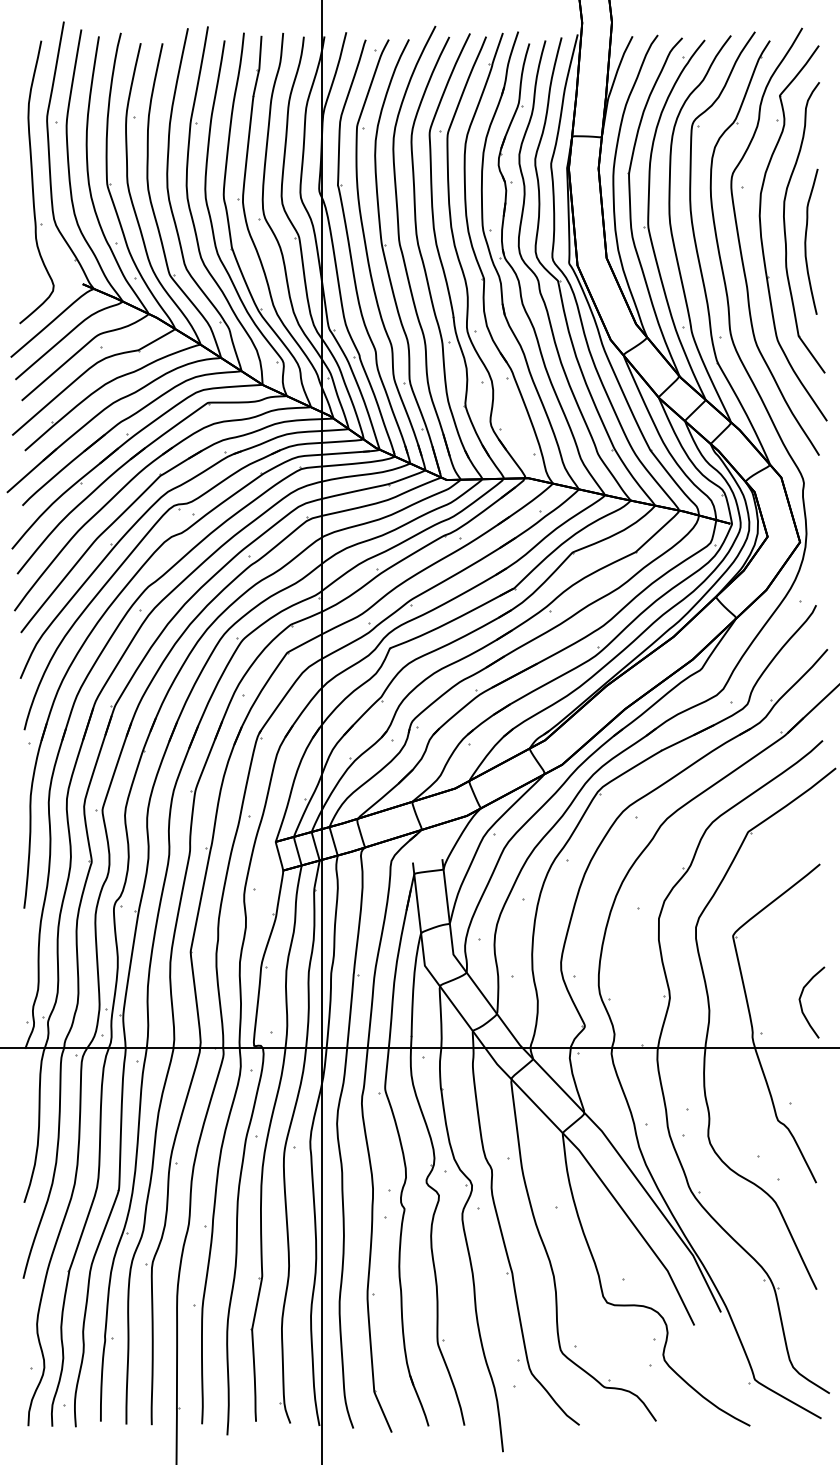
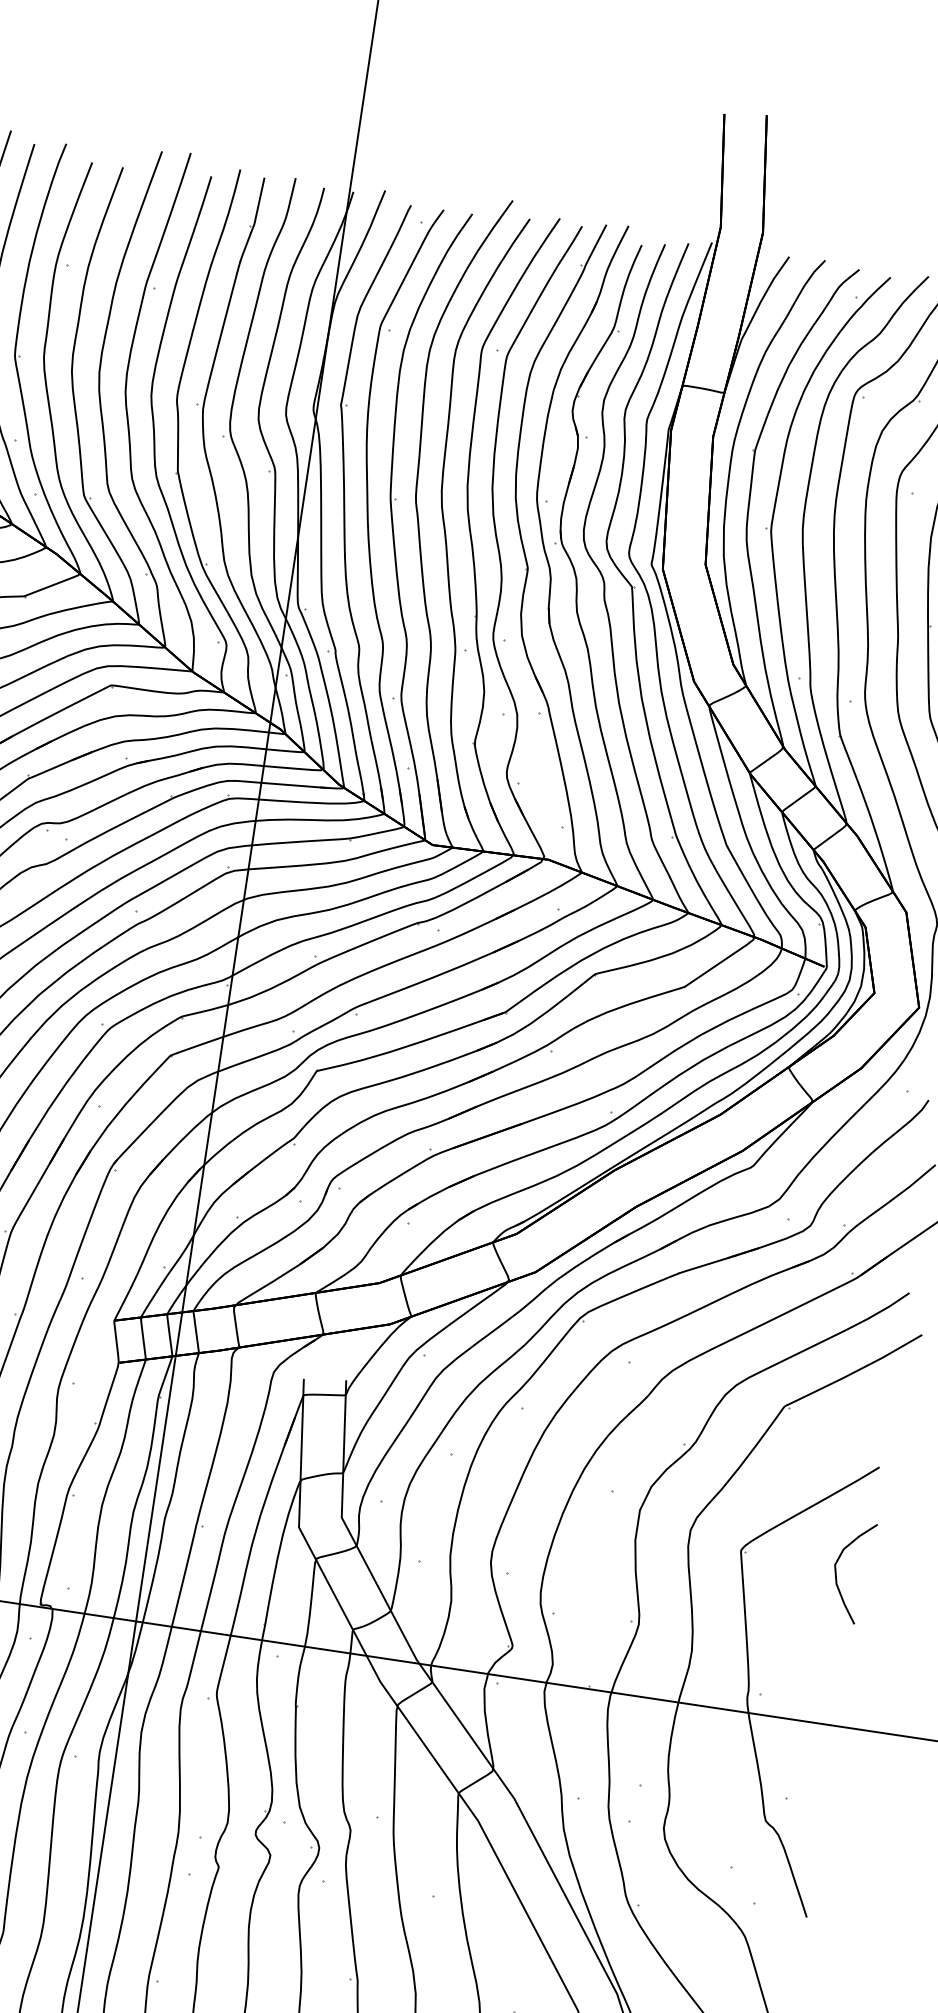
curve: (802, 1006) -> (837, 1575), moved

